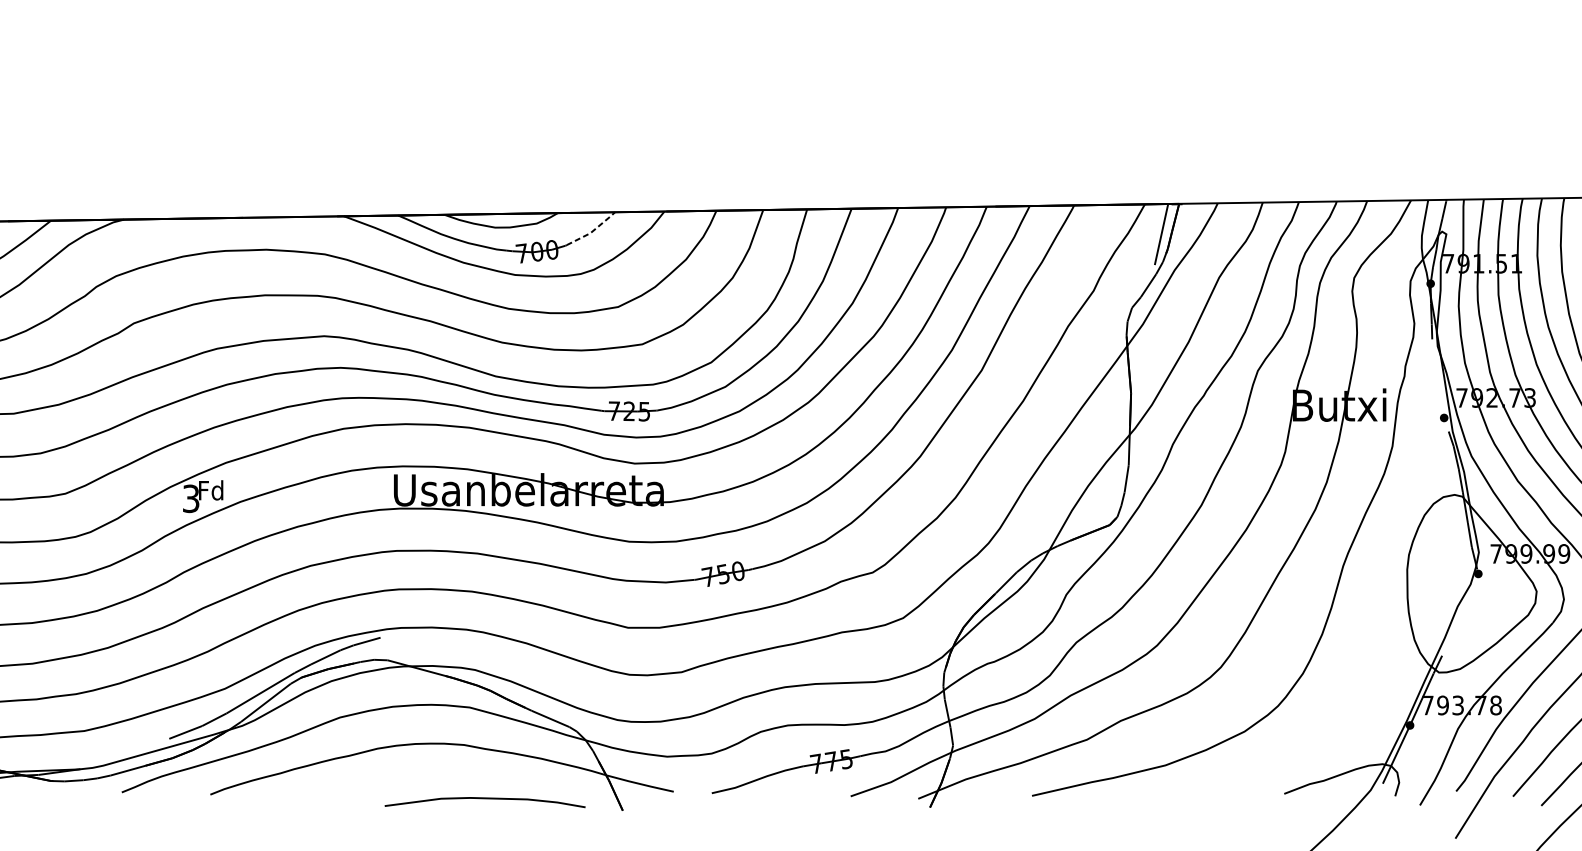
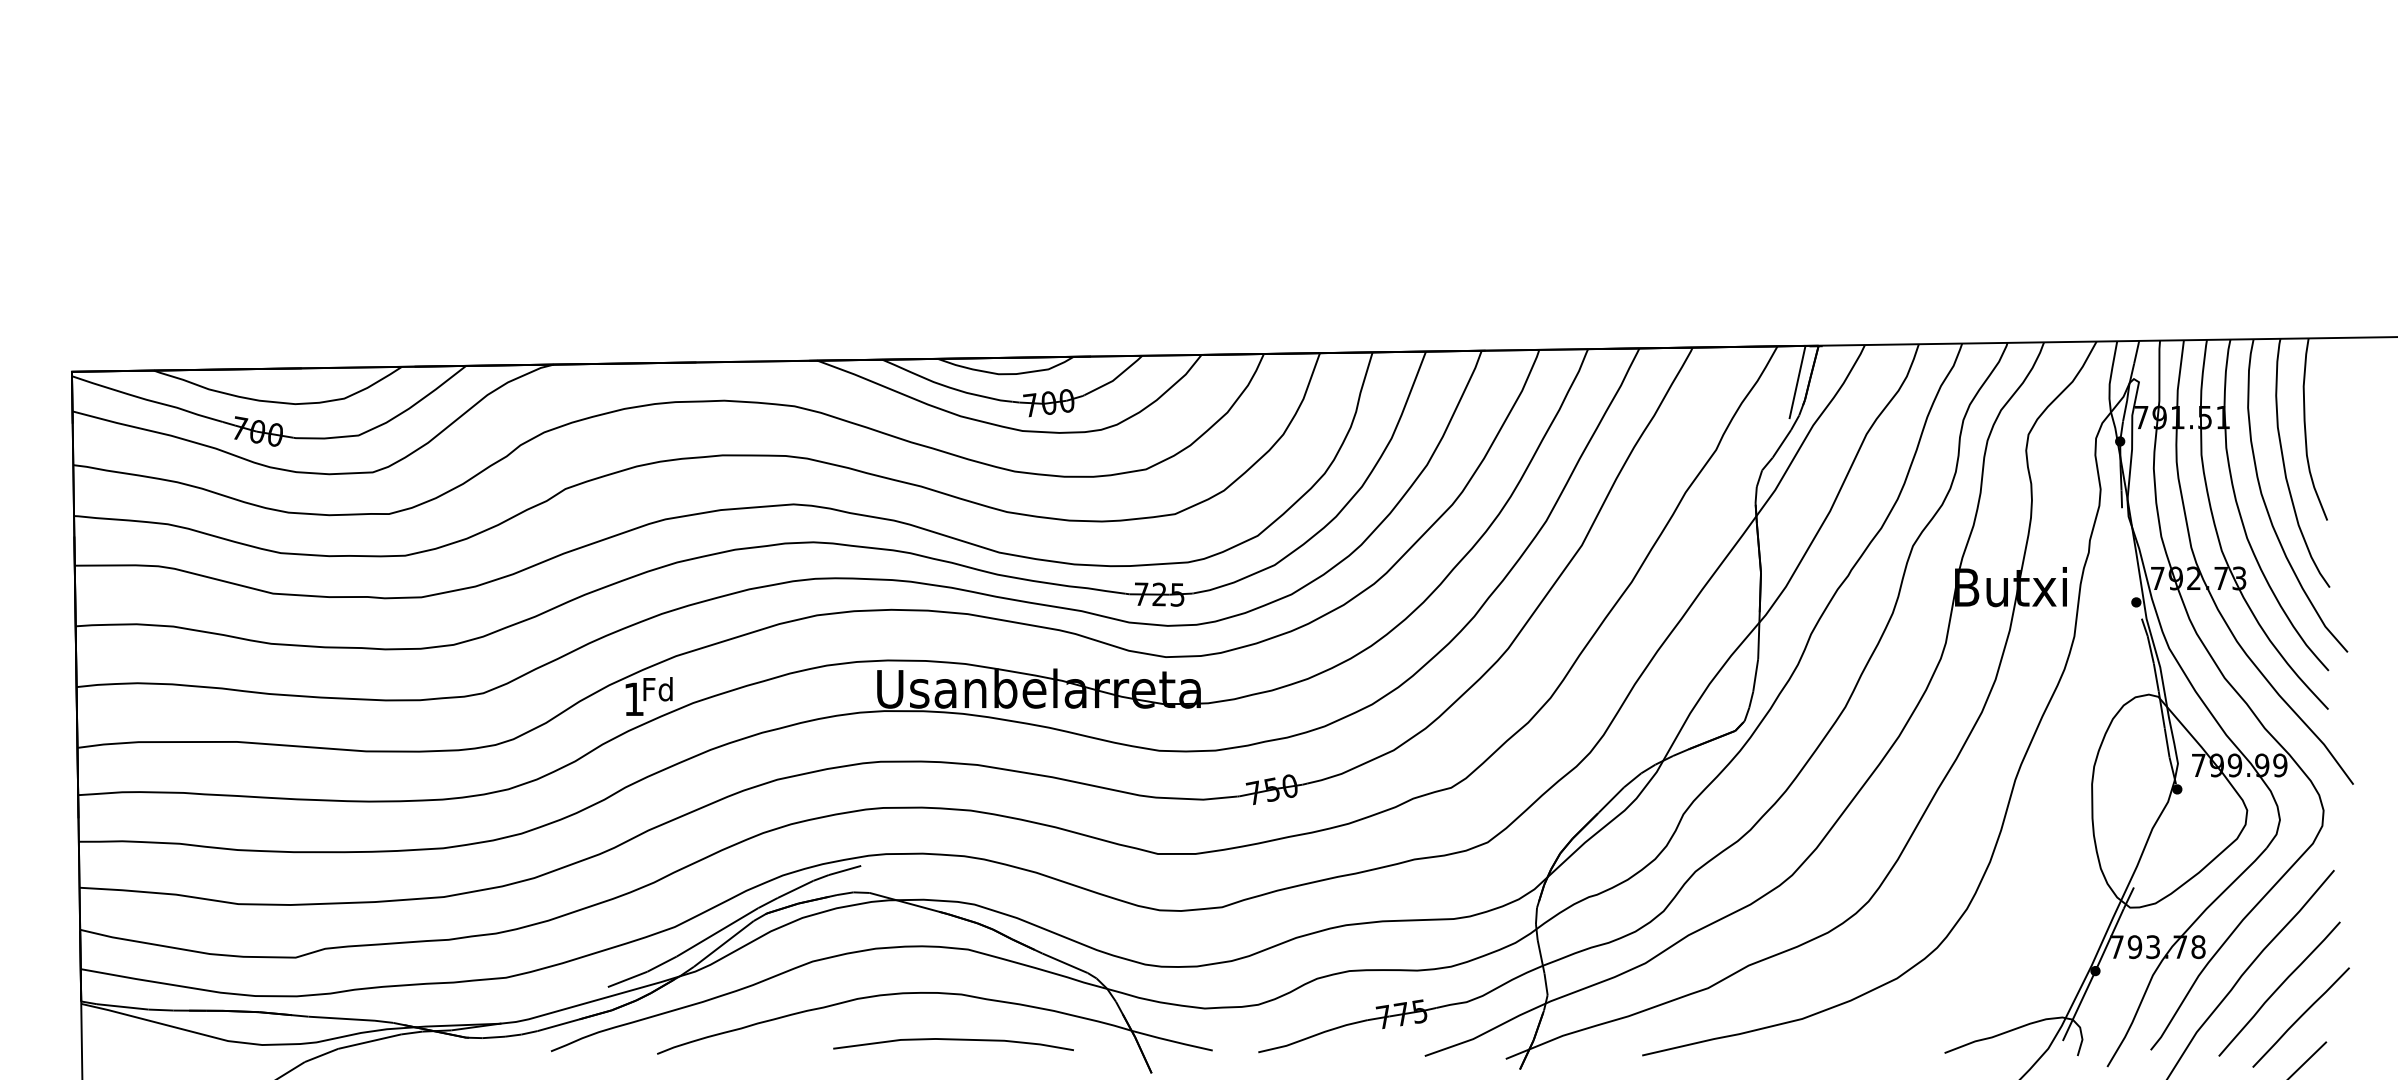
line: (592, 231) -> (1115, 378), dashed -> solid
text: (190, 498) -> (633, 699), 3 -> 1
curve: (485, 799) -> (953, 1040), moved

